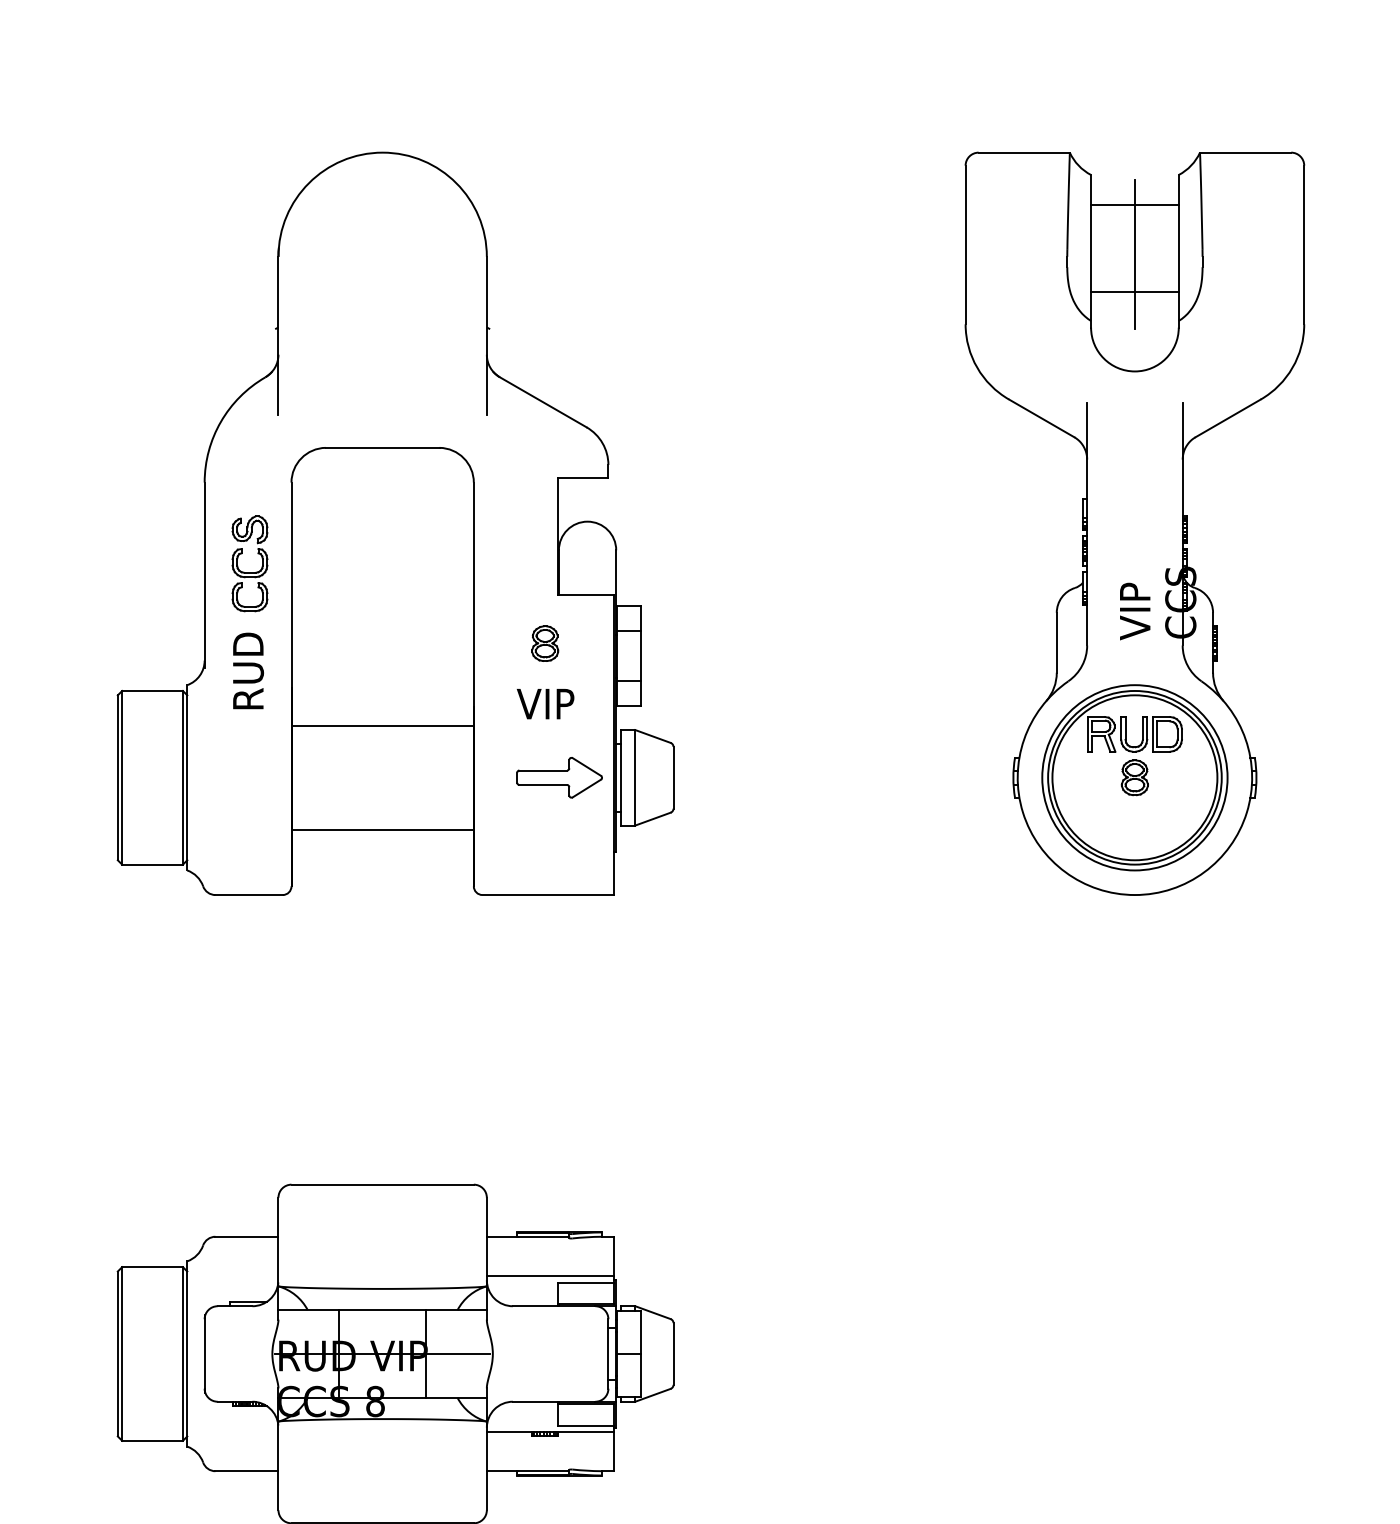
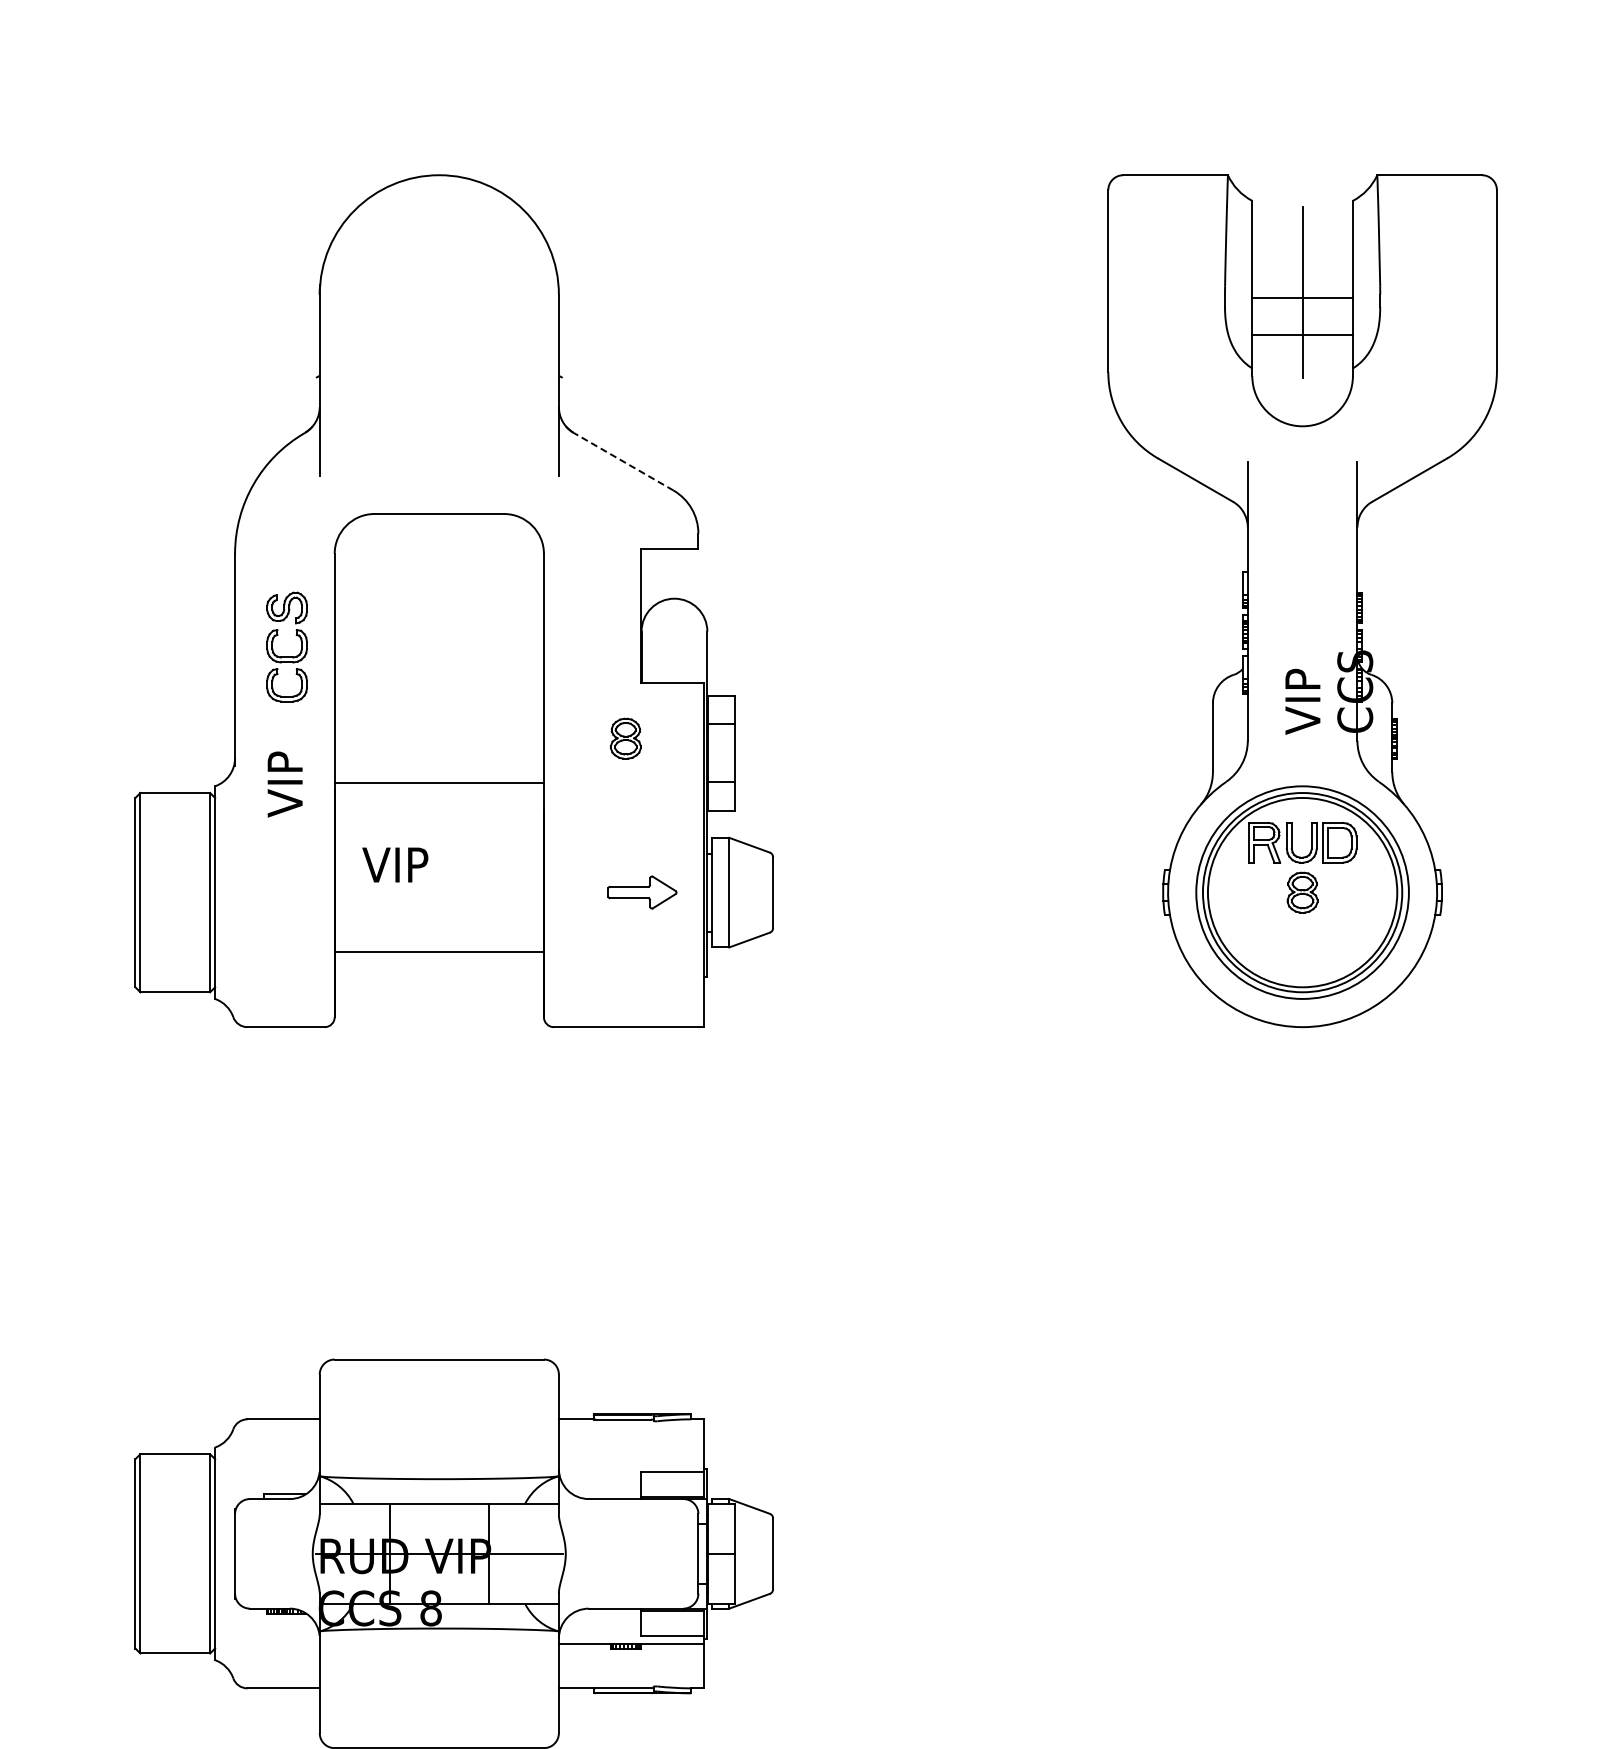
line: (1134, 205) -> (1302, 298), moved
line: (543, 402) -> (623, 461), solid -> dashed
text: (248, 672) -> (285, 771), RUD -> VIP
text: (545, 703) -> (395, 864), moved
line: (381, 725) -> (438, 782), moved
part: (559, 777) -> (642, 892), size x0.7
line: (550, 1276) -> (631, 1464), removed

